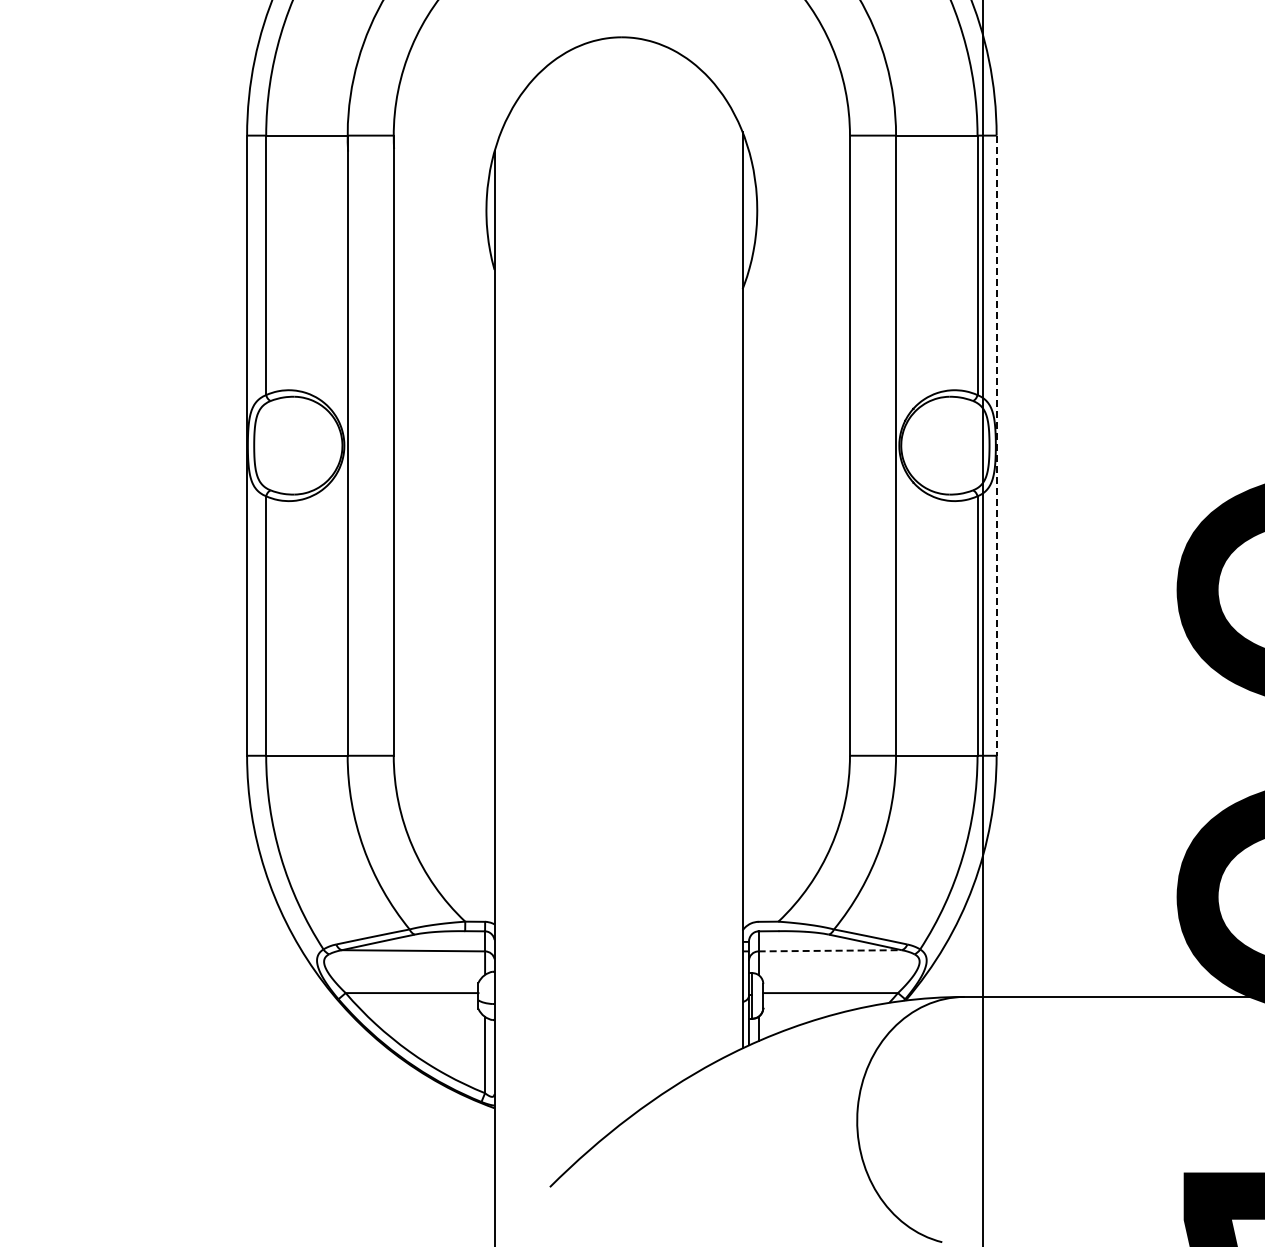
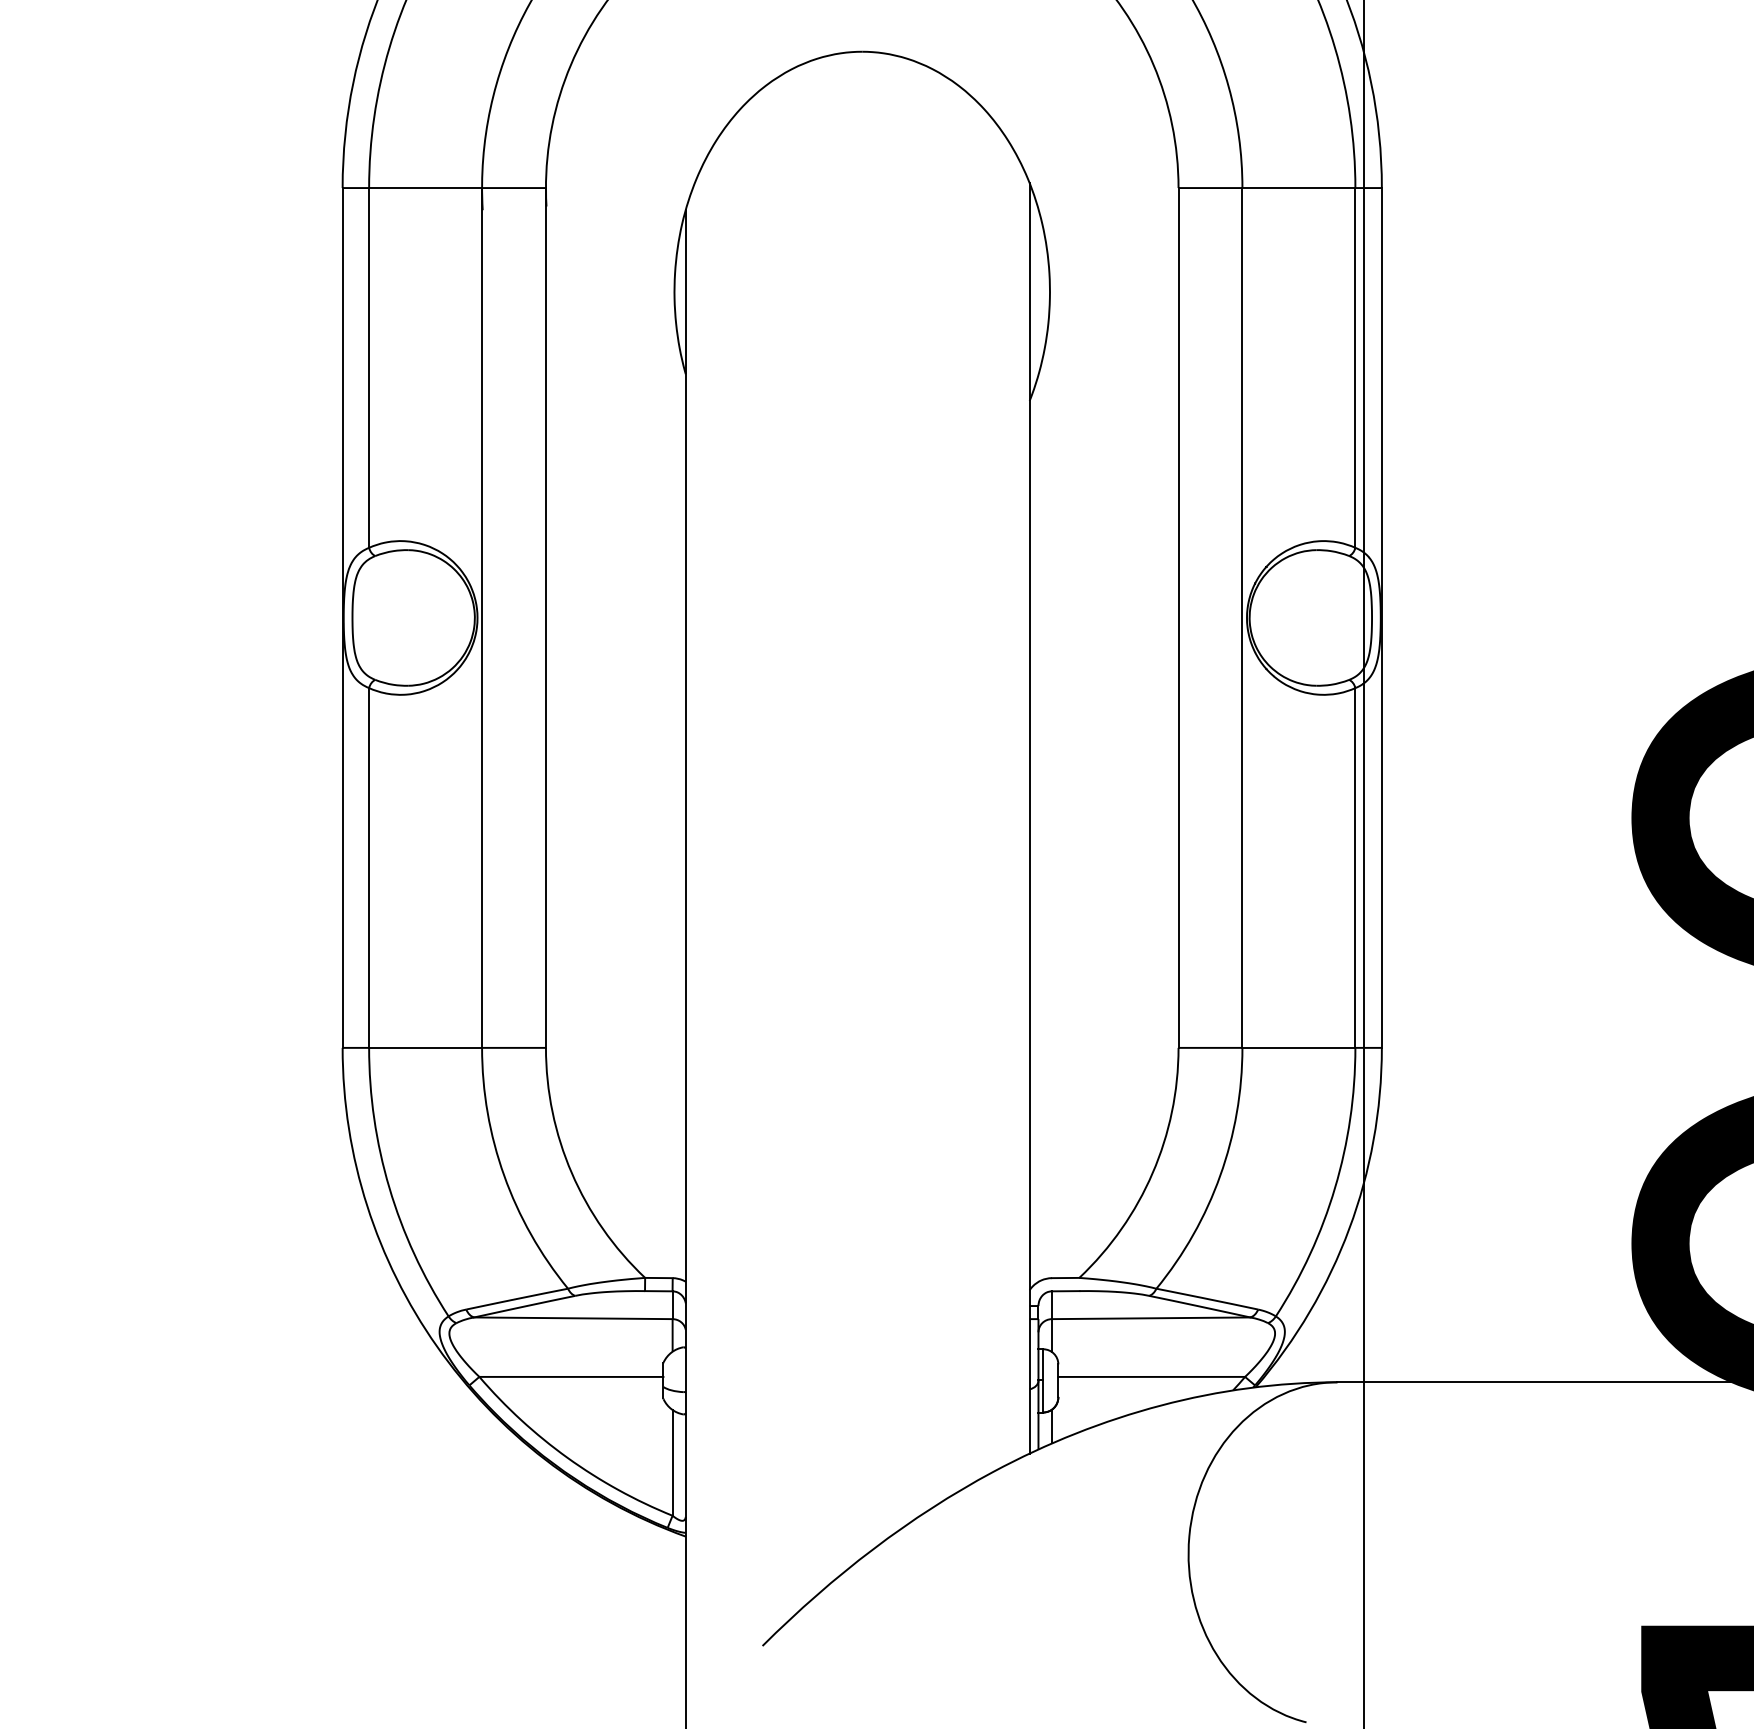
line: (996, 446) -> (1381, 619), dashed -> solid
line: (830, 950) -> (1151, 1317), dashed -> solid

